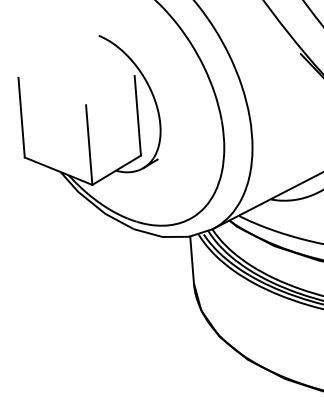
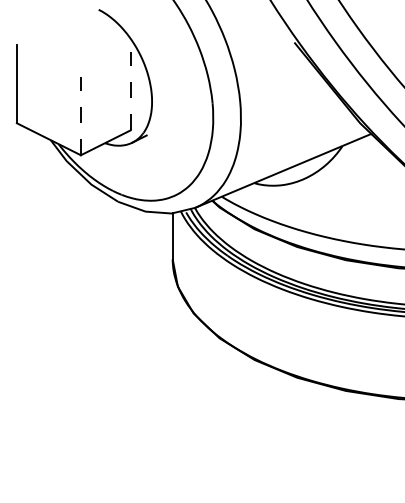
line: (137, 115) -> (130, 90), solid -> dashed
line: (88, 144) -> (80, 115), solid -> dashed

